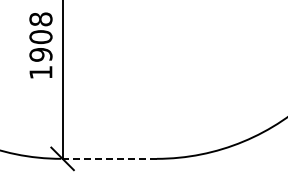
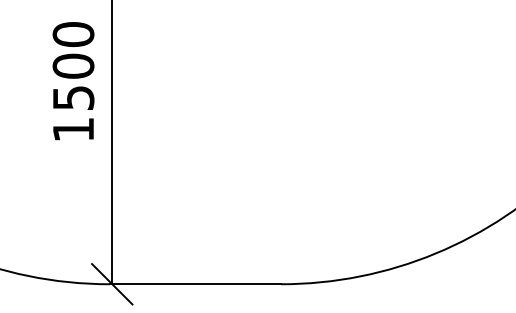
text: (40, 36) -> (72, 65), 1908 -> 1500
line: (109, 158) -> (196, 283), dashed -> solid

